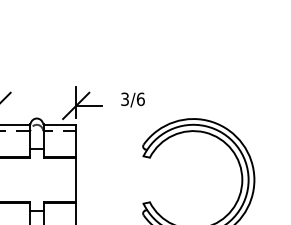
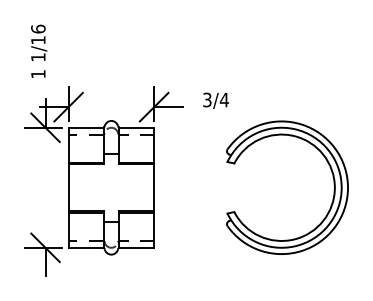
text: (140, 98) -> (224, 99), 3/6 -> 3/4

